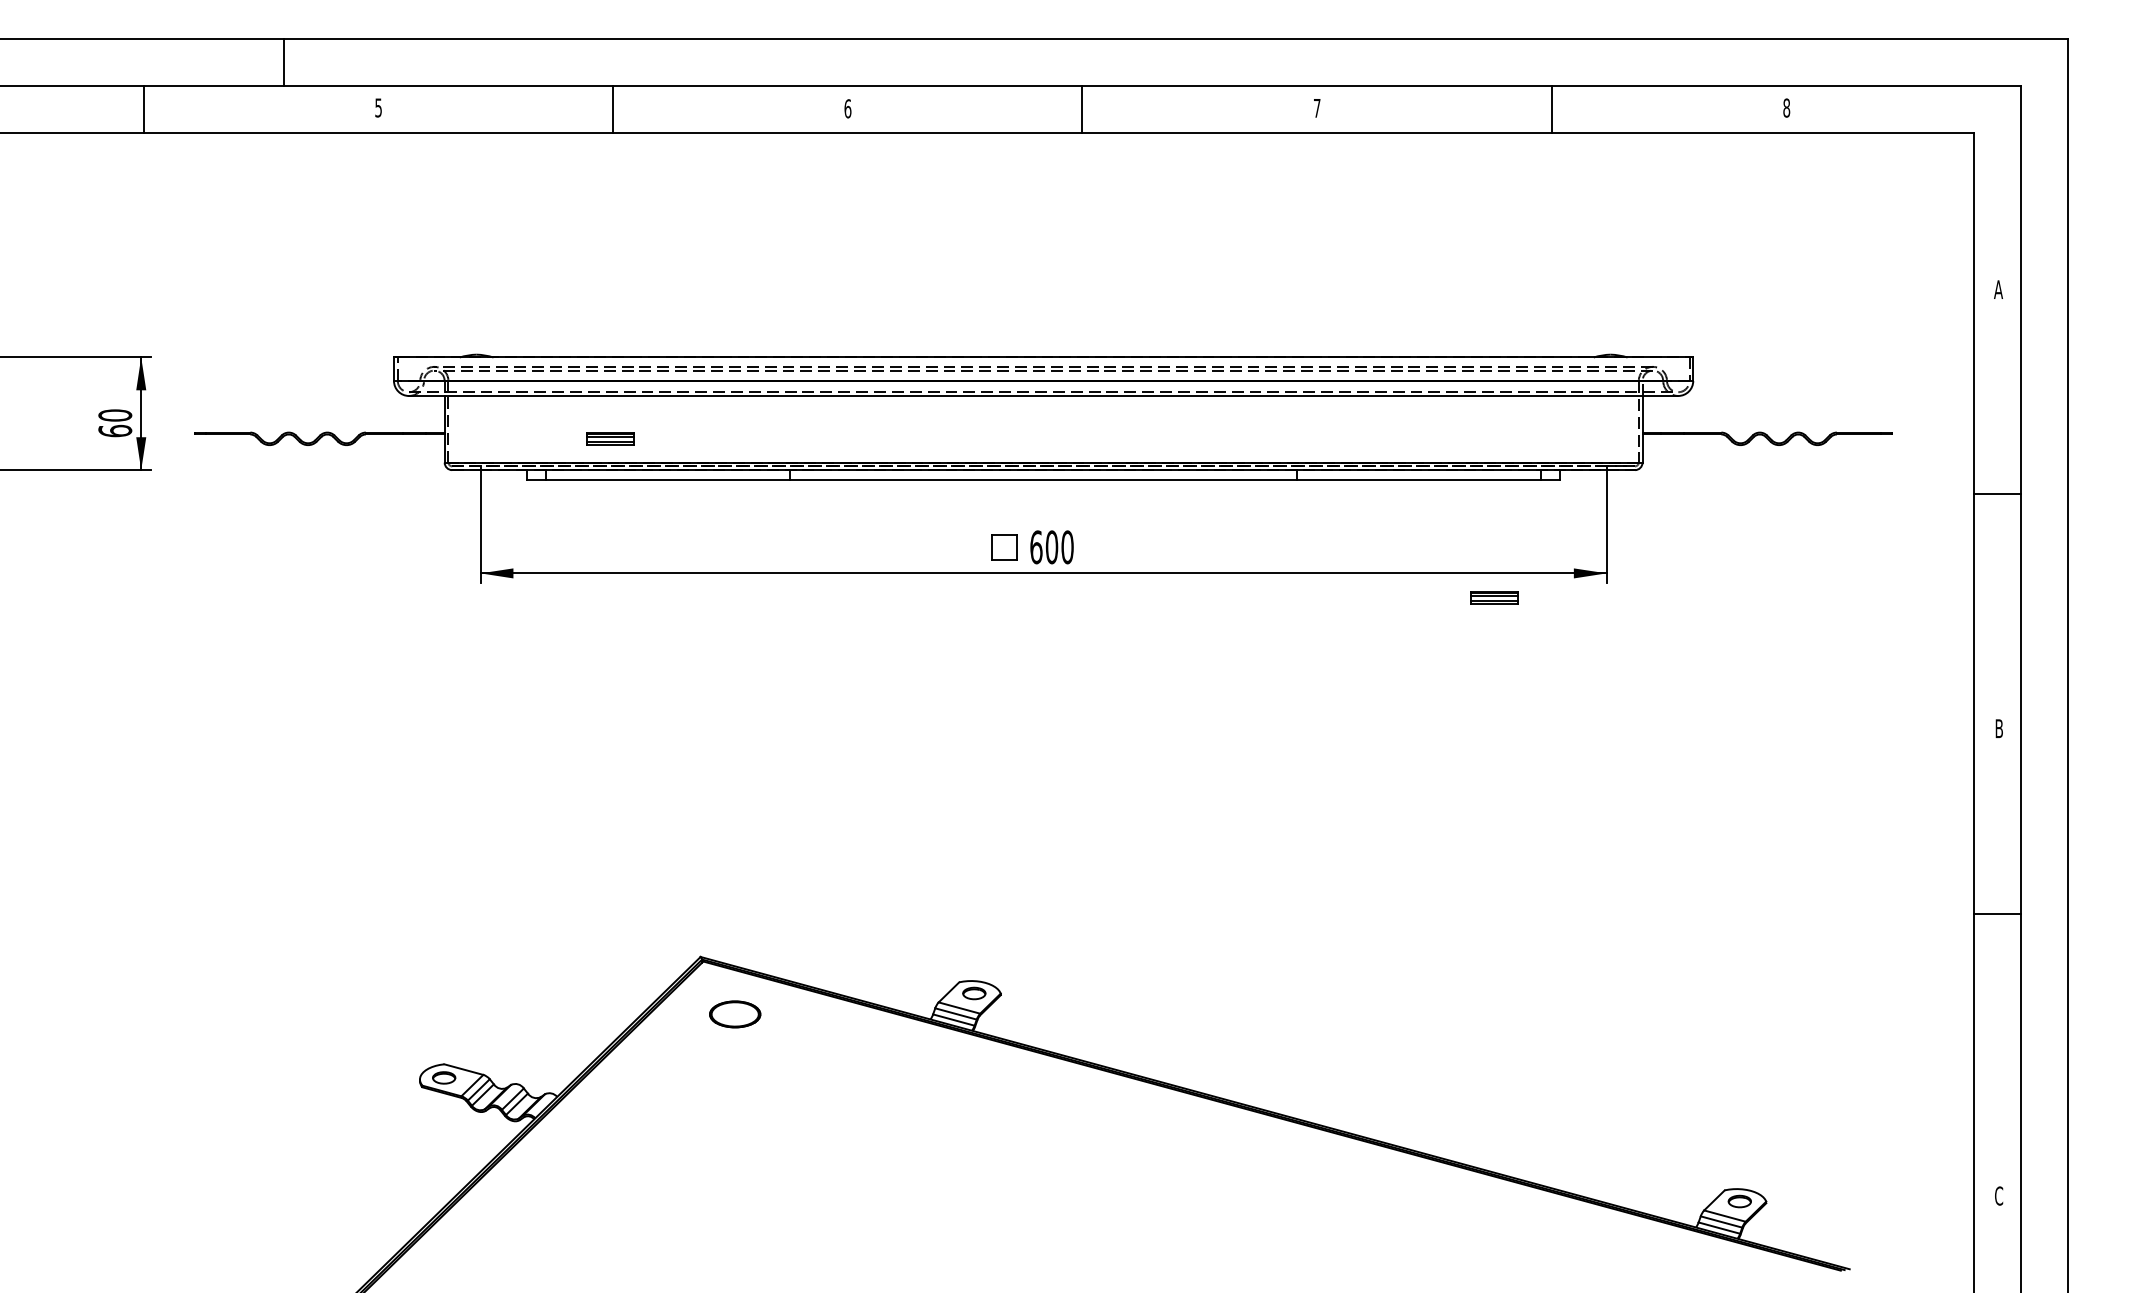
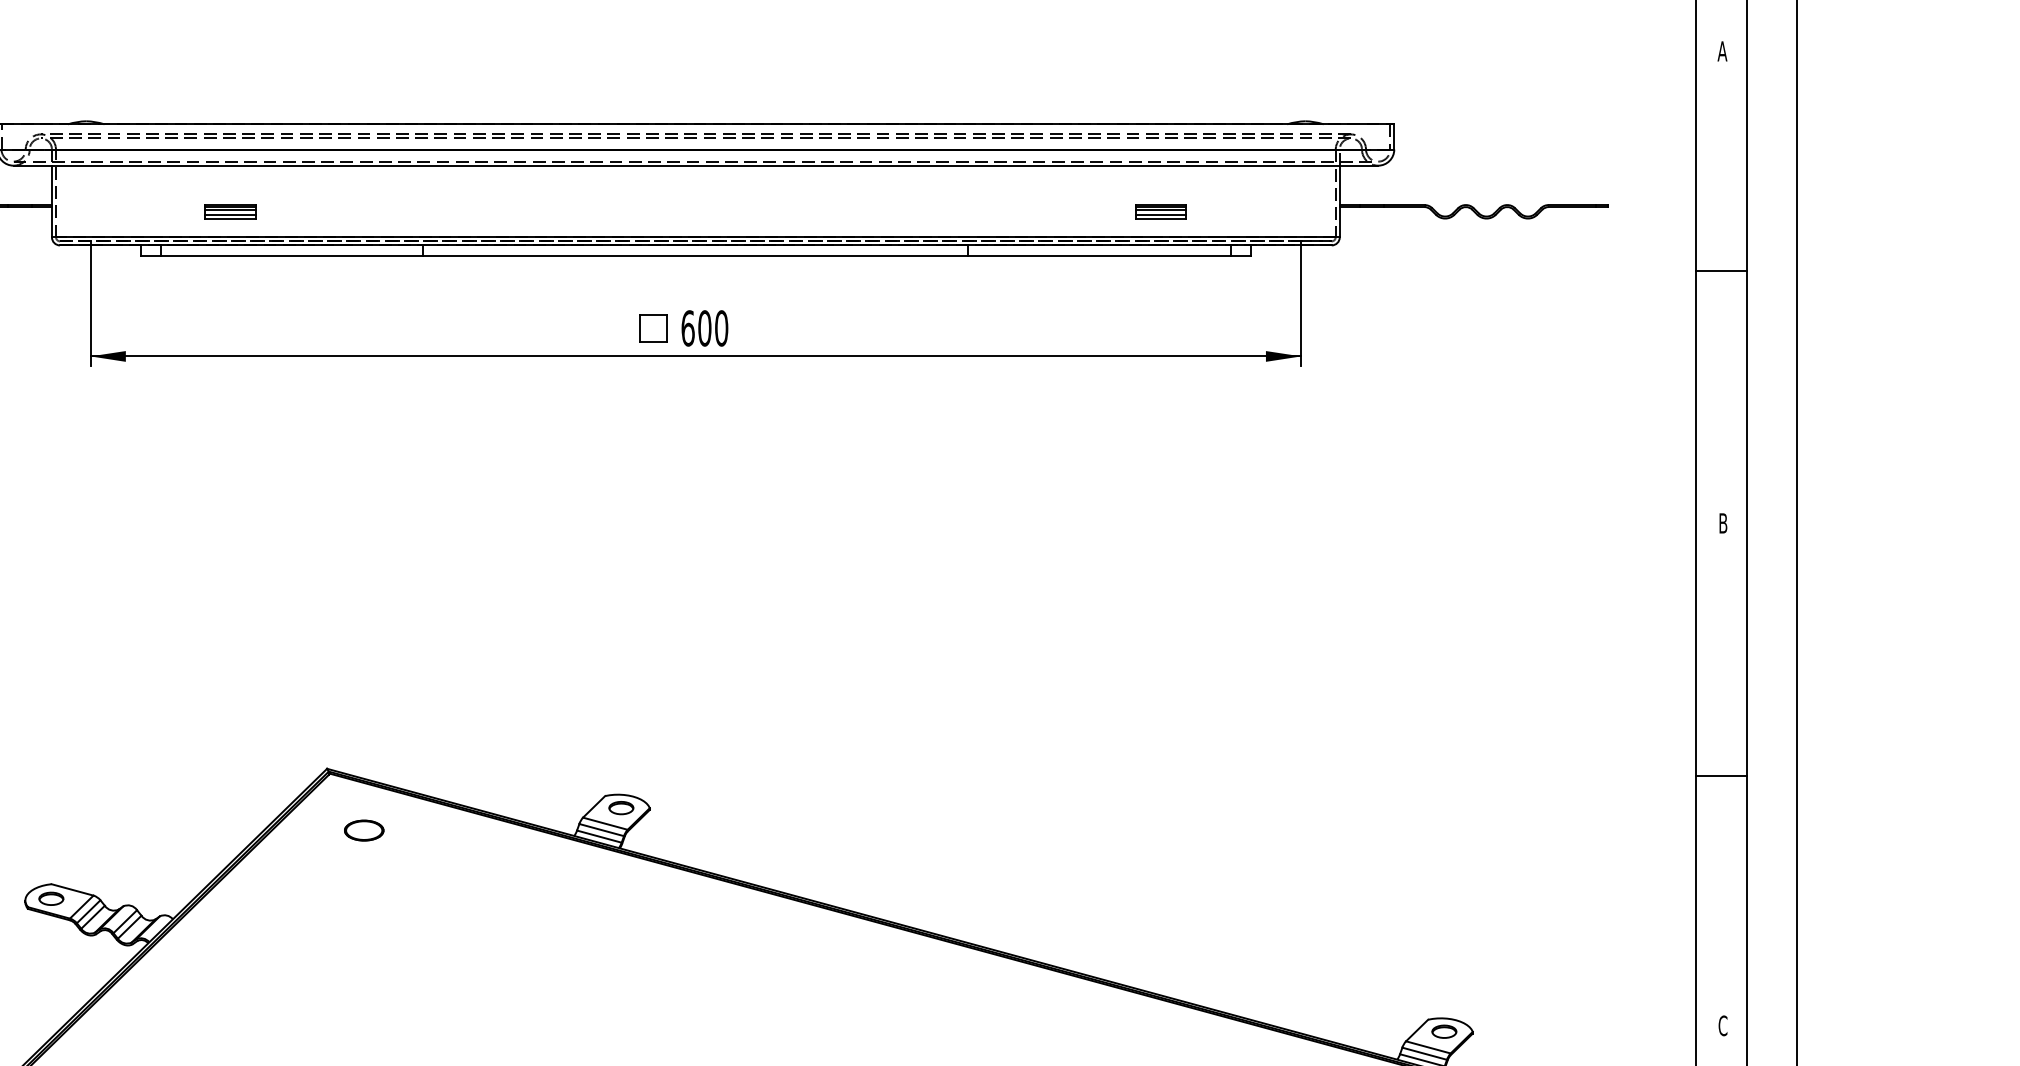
part: (1494, 597) -> (1161, 211), moved
line: (1997, 913) -> (1721, 775), moved
part: (734, 1014) -> (363, 830), size x0.71

